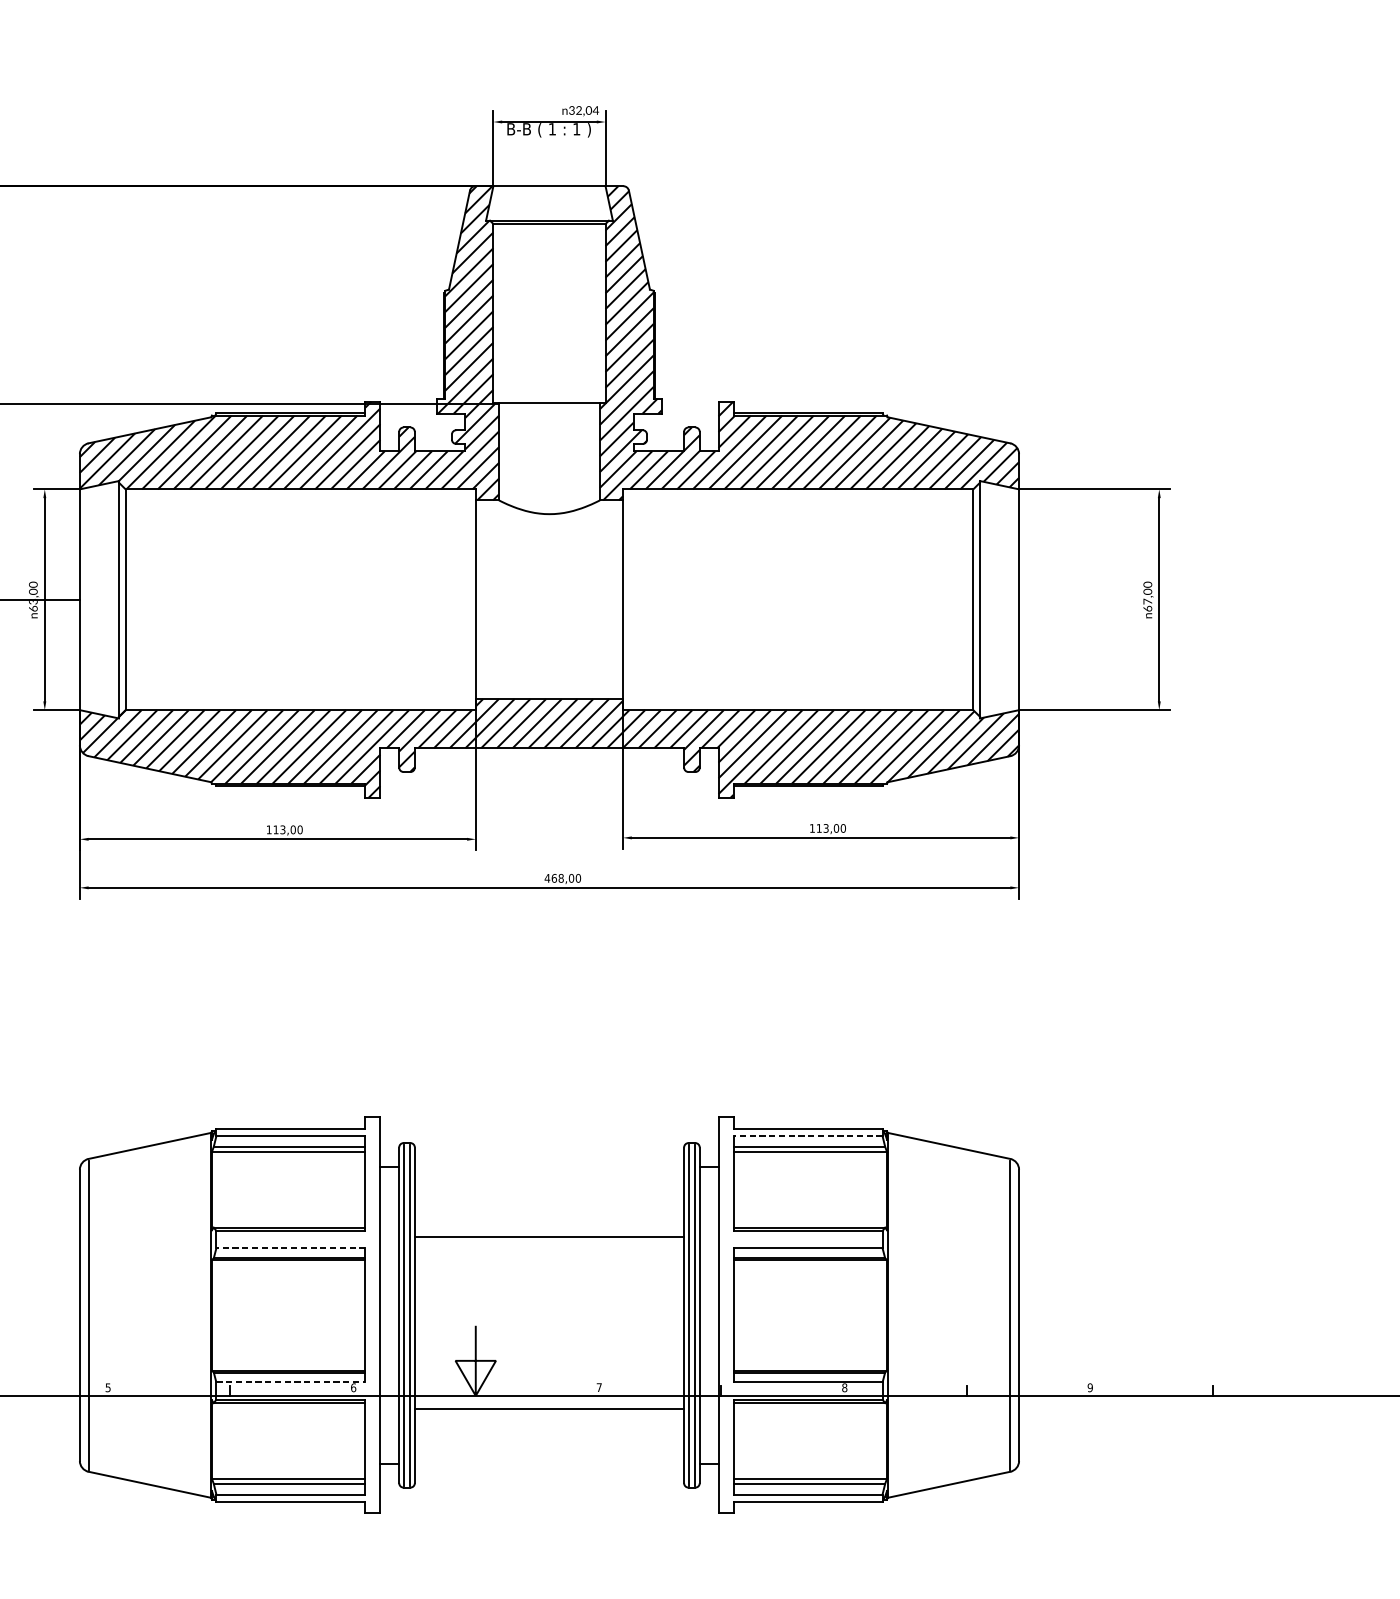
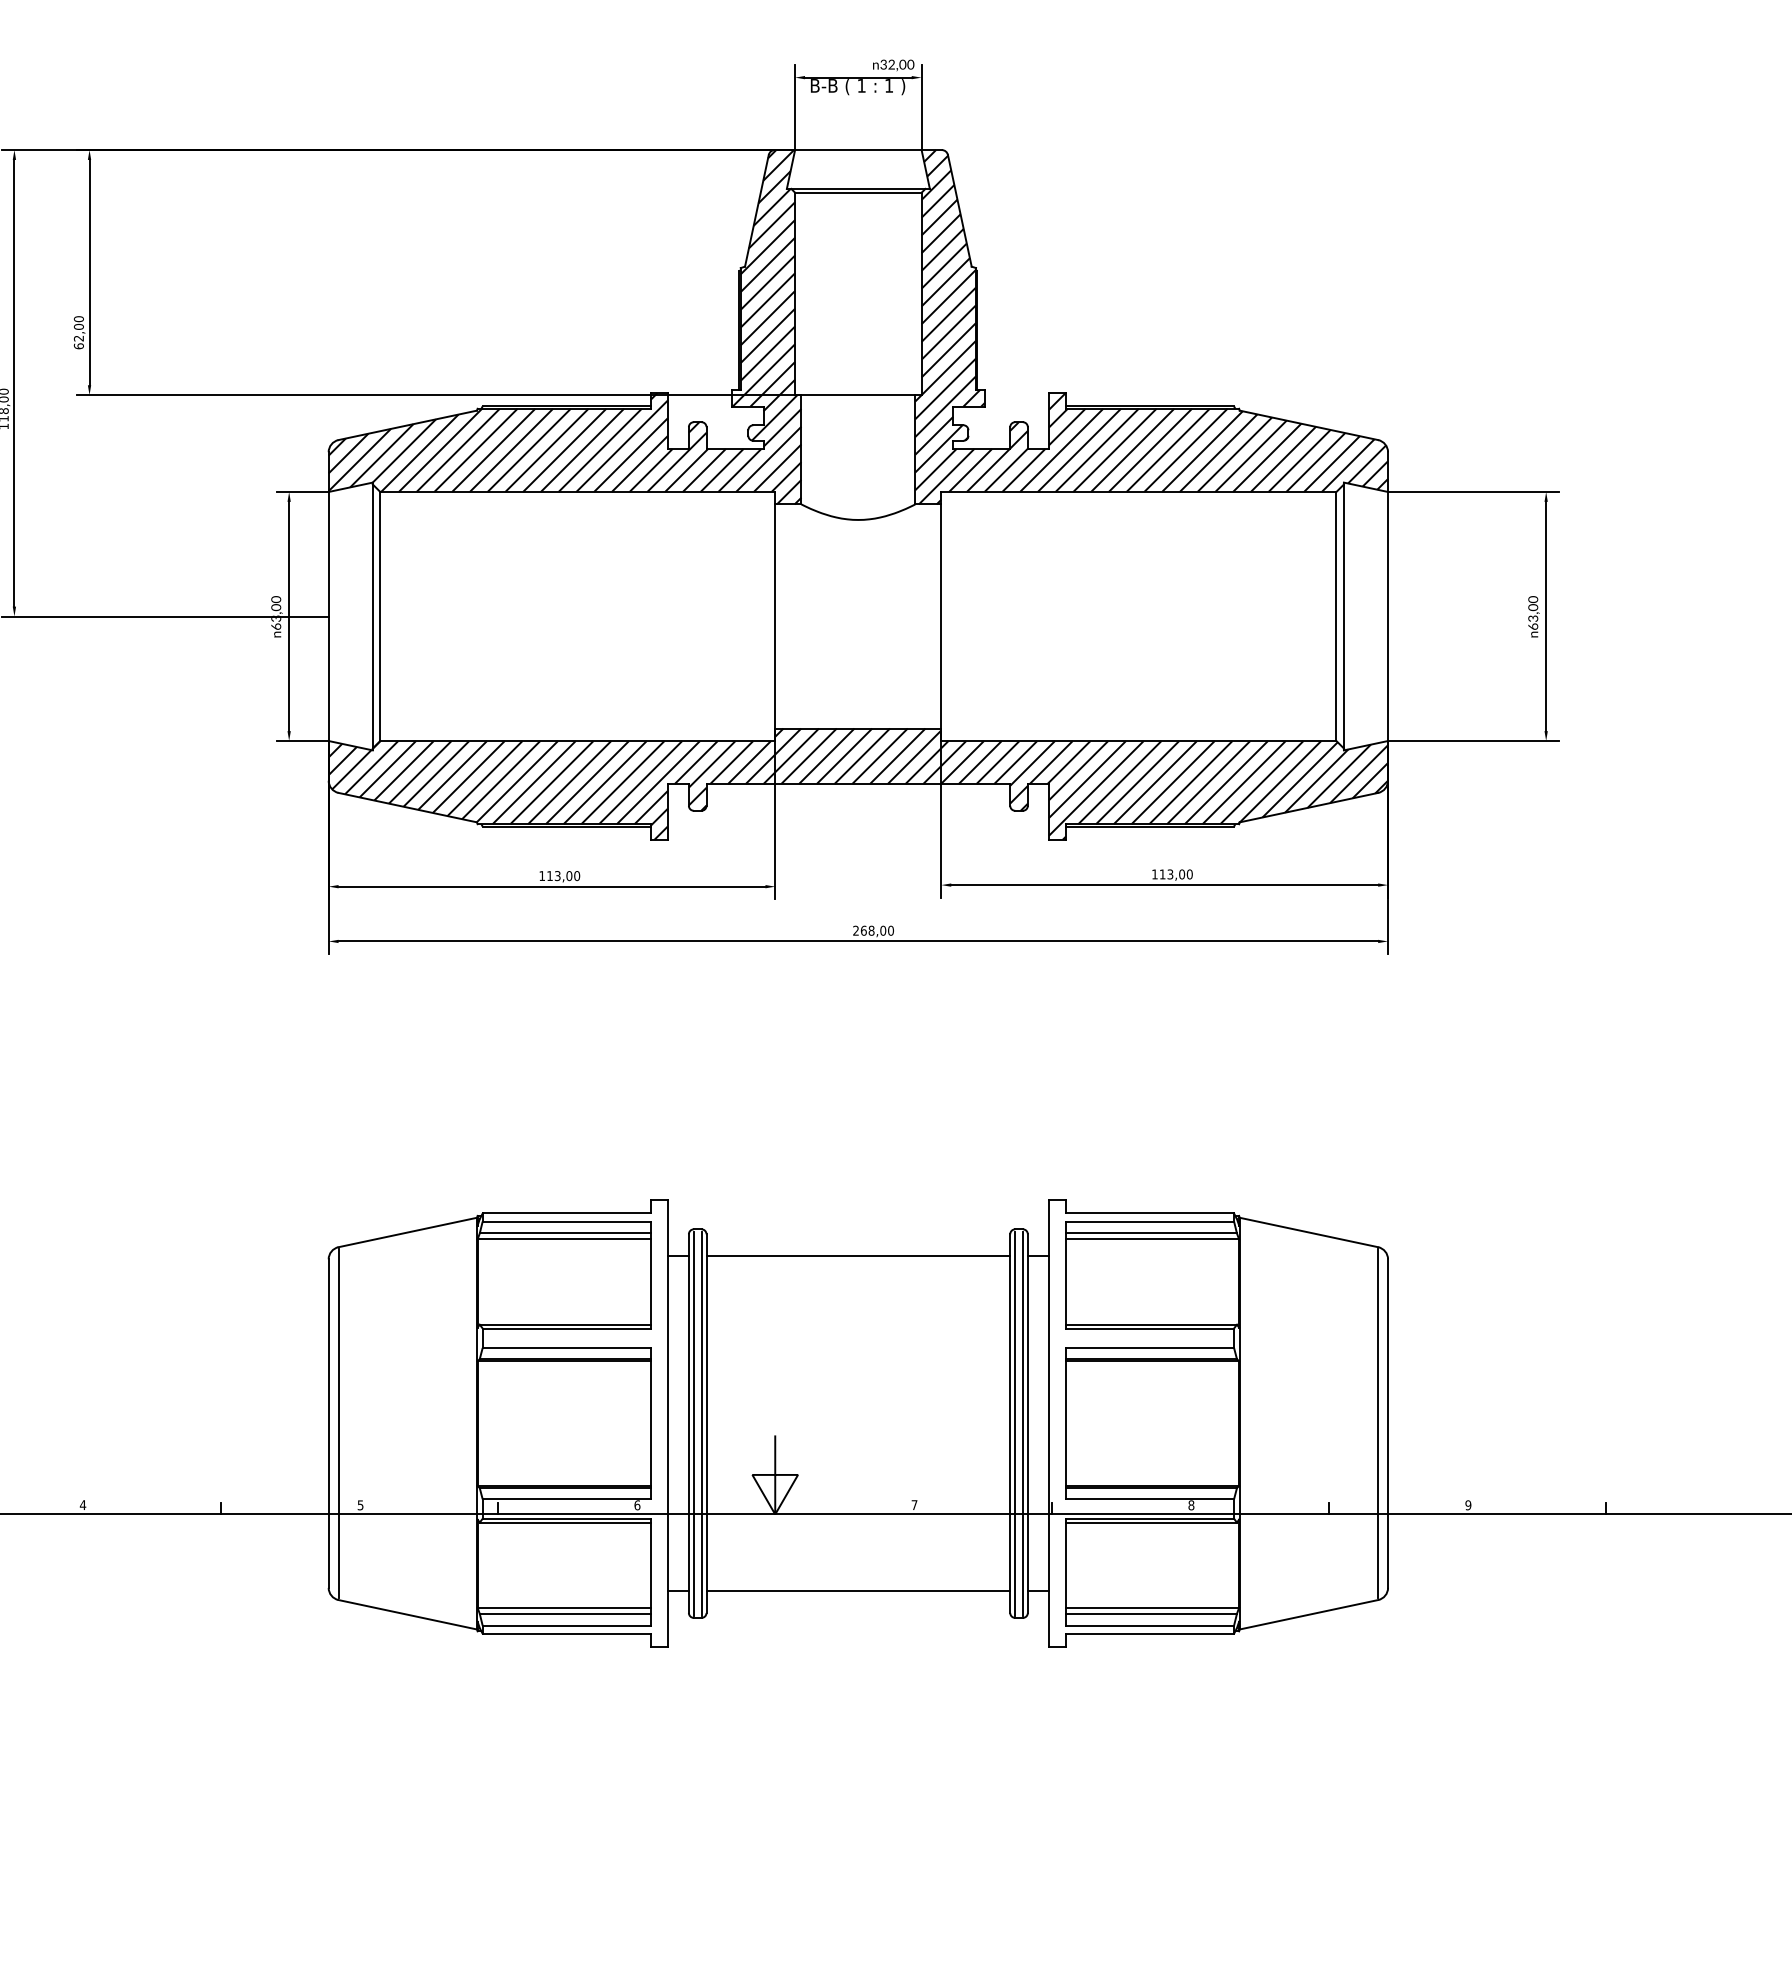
text: (595, 110) -> (910, 64), 32,04 -> 32,00
text: (1148, 601) -> (1533, 618), 67,00 -> 63,00
text: (546, 878) -> (855, 930), 468,00 -> 268,00
line: (807, 1136) -> (1149, 1221), dashed -> solid
line: (549, 1237) -> (858, 1256), moved
line: (290, 1248) -> (566, 1348), dashed -> solid
line: (291, 1382) -> (567, 1499), dashed -> solid
line: (549, 1409) -> (858, 1591), moved

